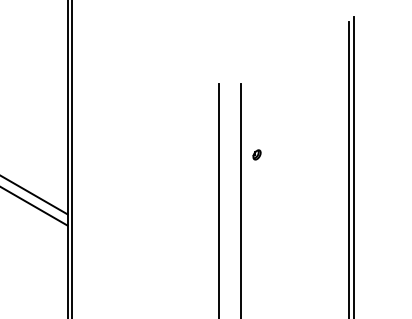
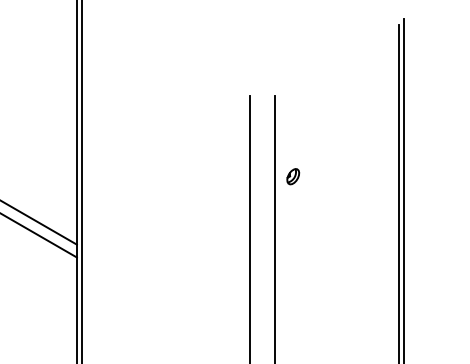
part: (257, 154) -> (293, 176), size x1.43

